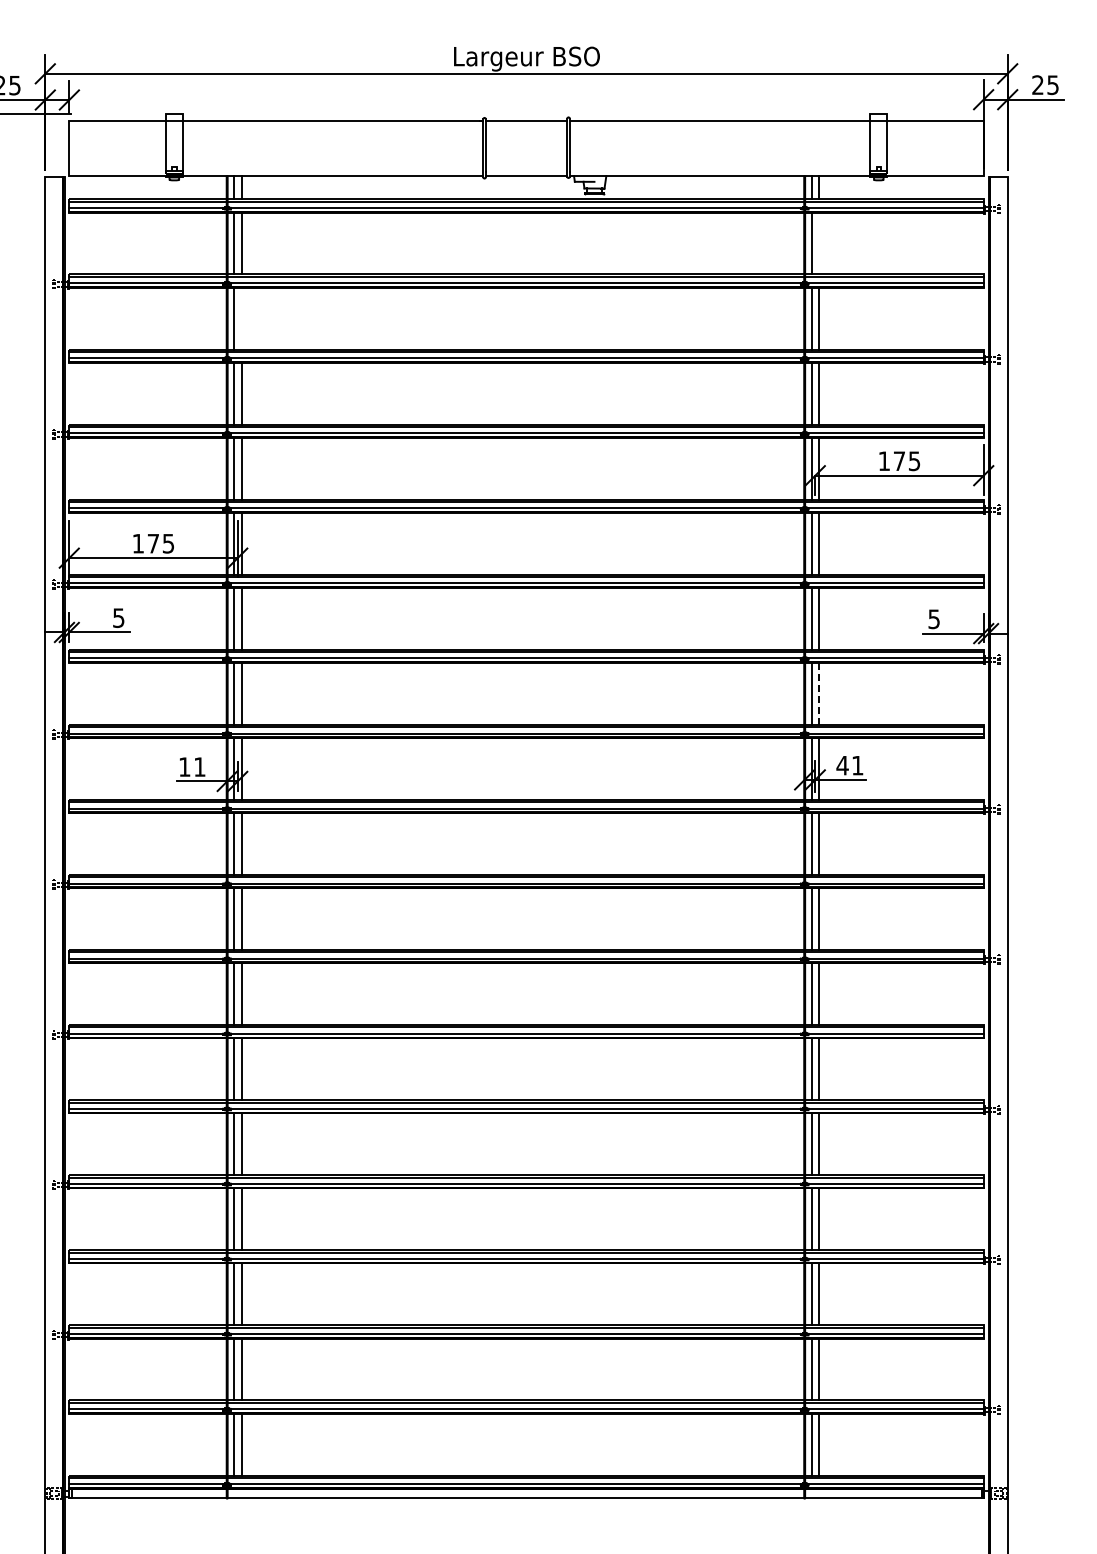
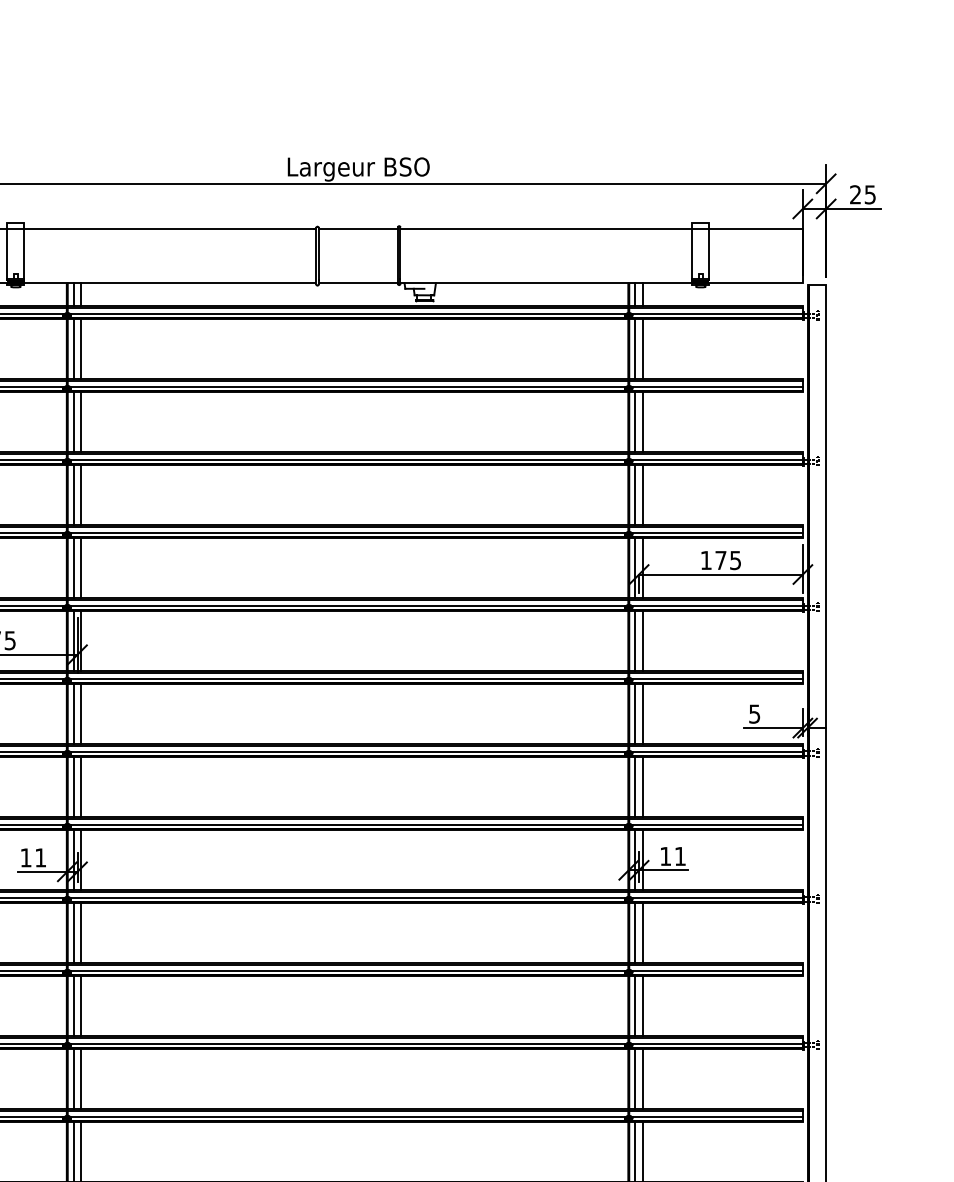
line: (819, 243) -> (643, 348), added
line: (241, 318) -> (81, 421), added
line: (819, 693) -> (643, 786), dashed -> solid
text: (842, 765) -> (665, 856), 41 -> 11

